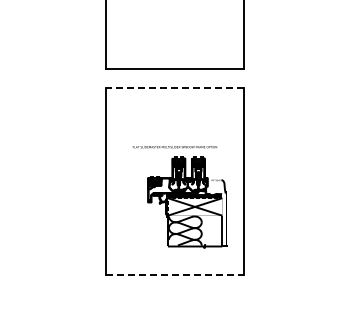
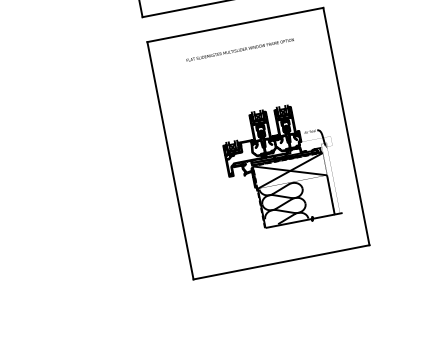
line: (174, 88) -> (234, 25), dashed -> solid
text: (174, 147) -> (239, 50), moved
line: (175, 274) -> (282, 261), dashed -> solid

